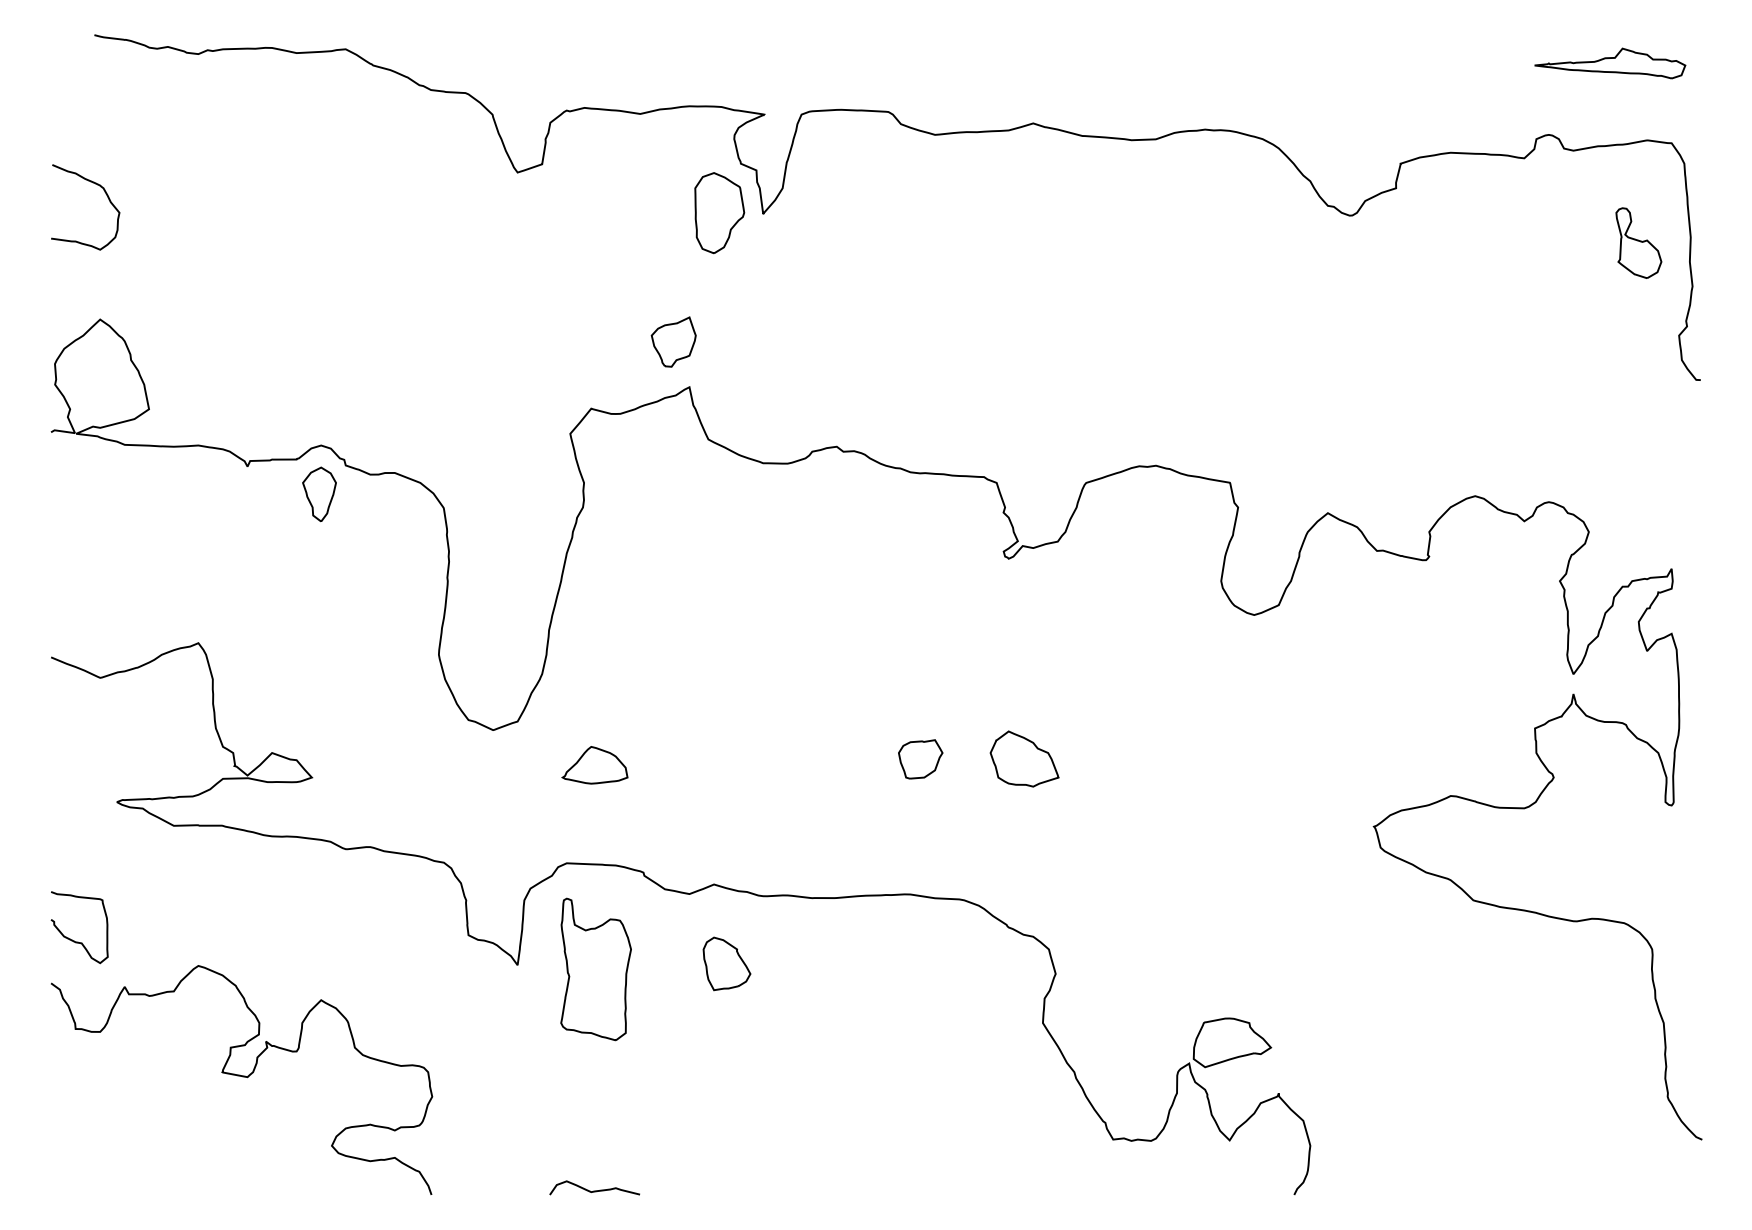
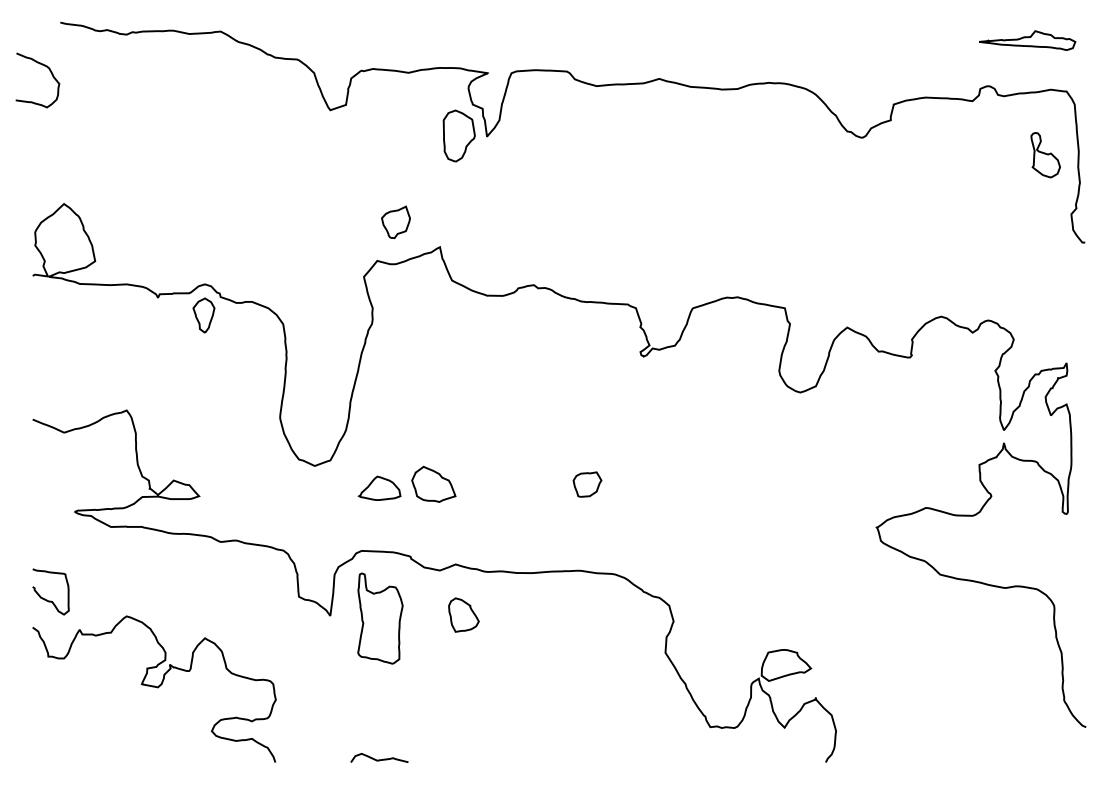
curve: (104, 193) -> (49, 71), moved
part: (673, 340) -> (395, 221), moved
part: (1024, 757) -> (433, 483), moved

